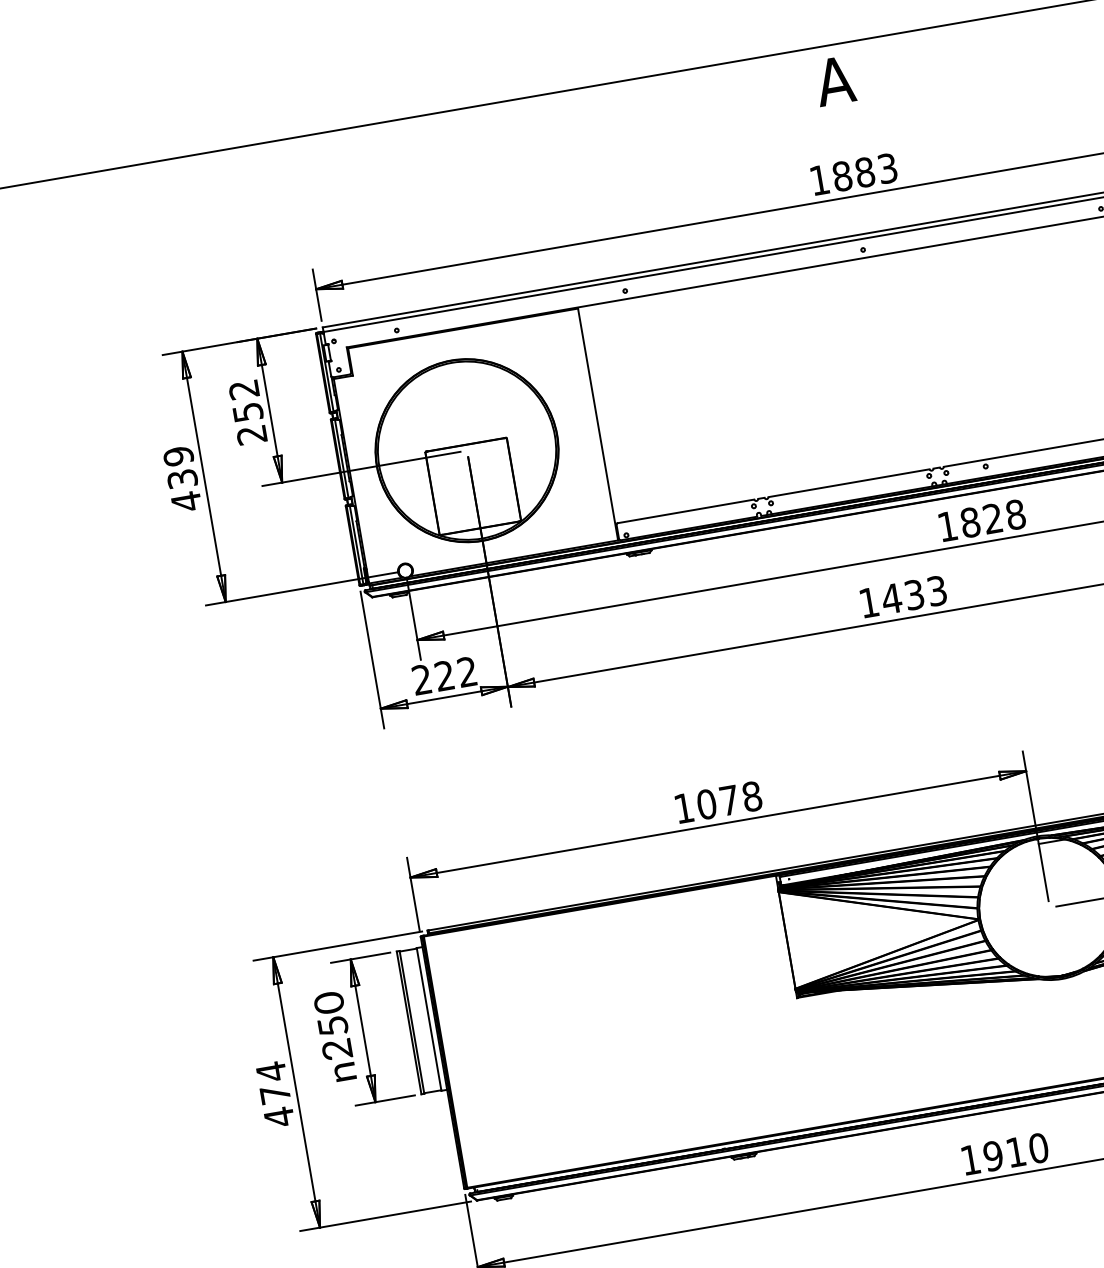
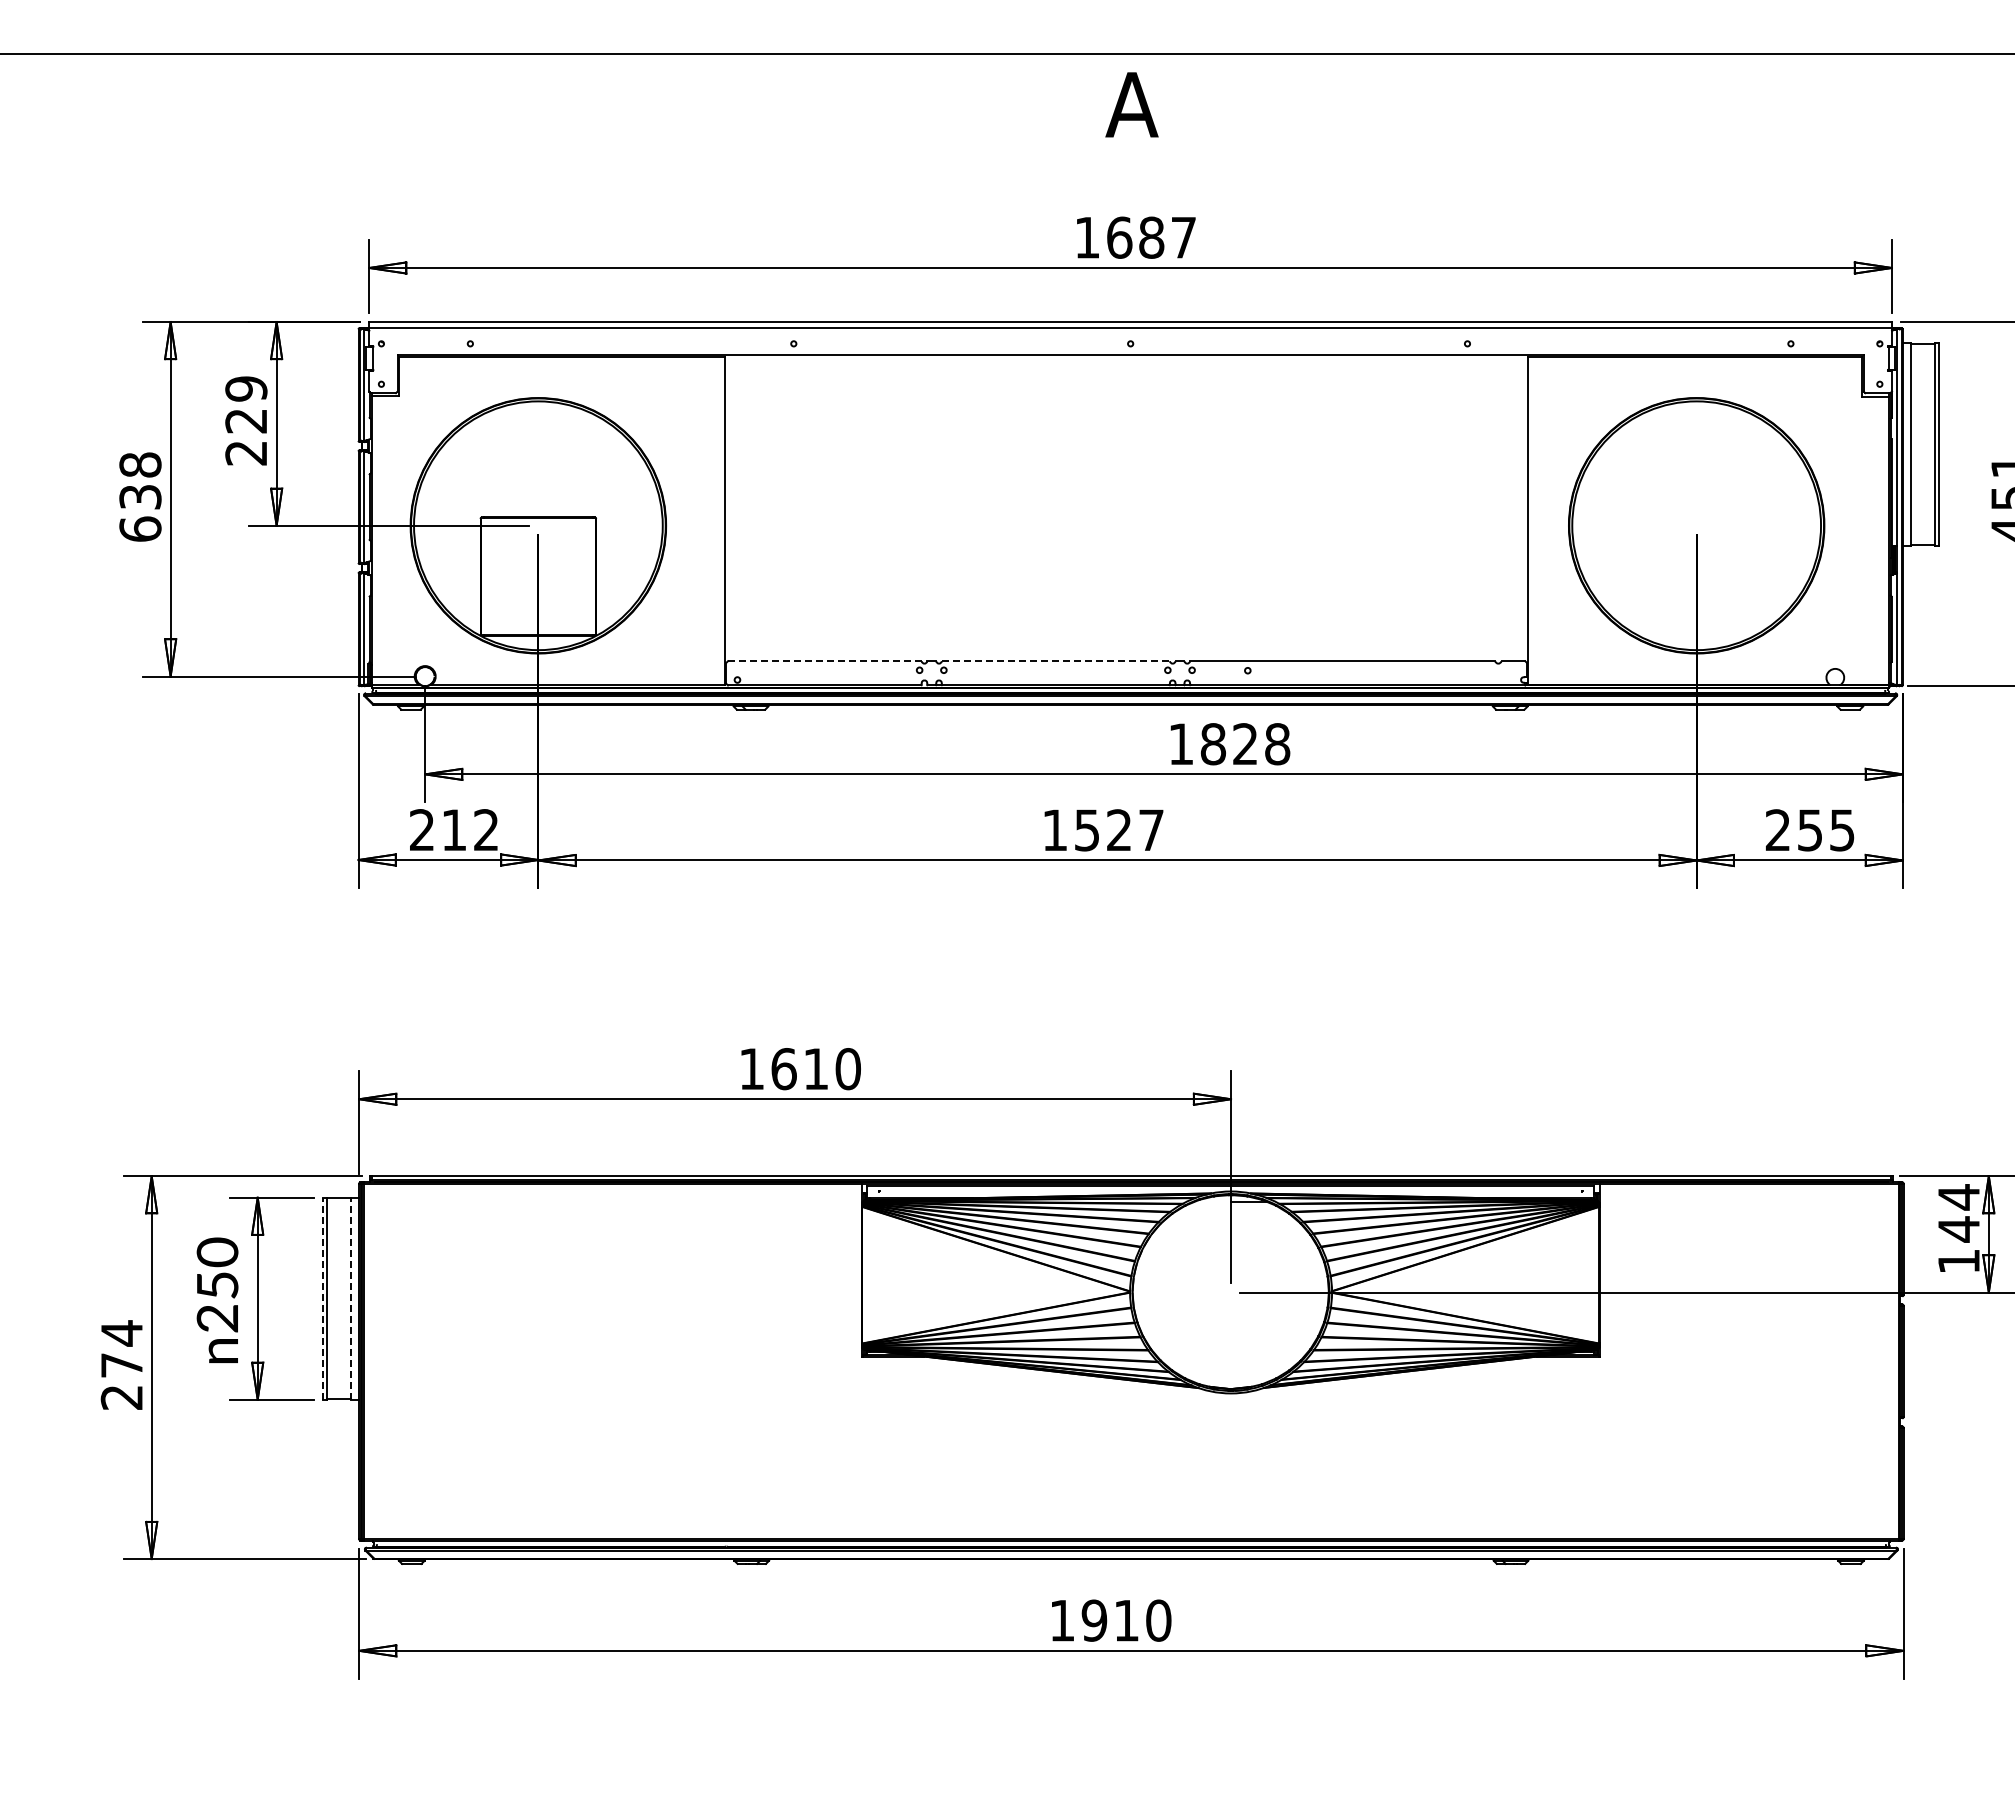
text: (864, 172) -> (1151, 237), 1883 -> 1687
text: (246, 400) -> (246, 404), 252 -> 229
text: (182, 479) -> (140, 497), 439 -> 638
line: (849, 483) -> (1056, 661), solid -> dashed
line: (685, 511) -> (824, 661), solid -> dashed
text: (913, 595) -> (1118, 830), 1433 -> 1527
text: (444, 675) -> (453, 829), 222 -> 212
text: (729, 800) -> (815, 1069), 1078 -> 1610
line: (429, 1019) -> (351, 1298), solid -> dashed
line: (408, 1022) -> (322, 1298), solid -> dashed
text: (278, 1117) -> (121, 1397), 474 -> 274

